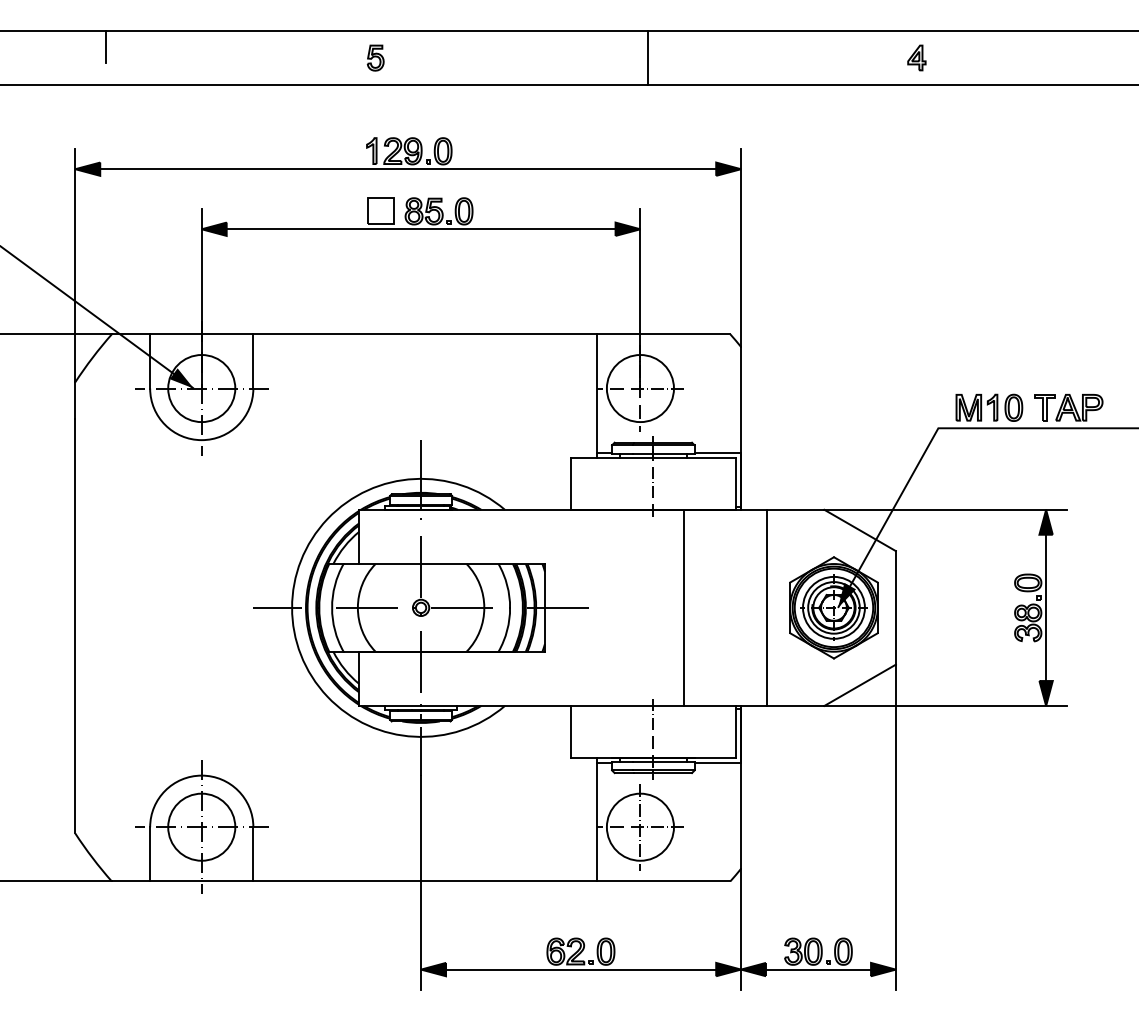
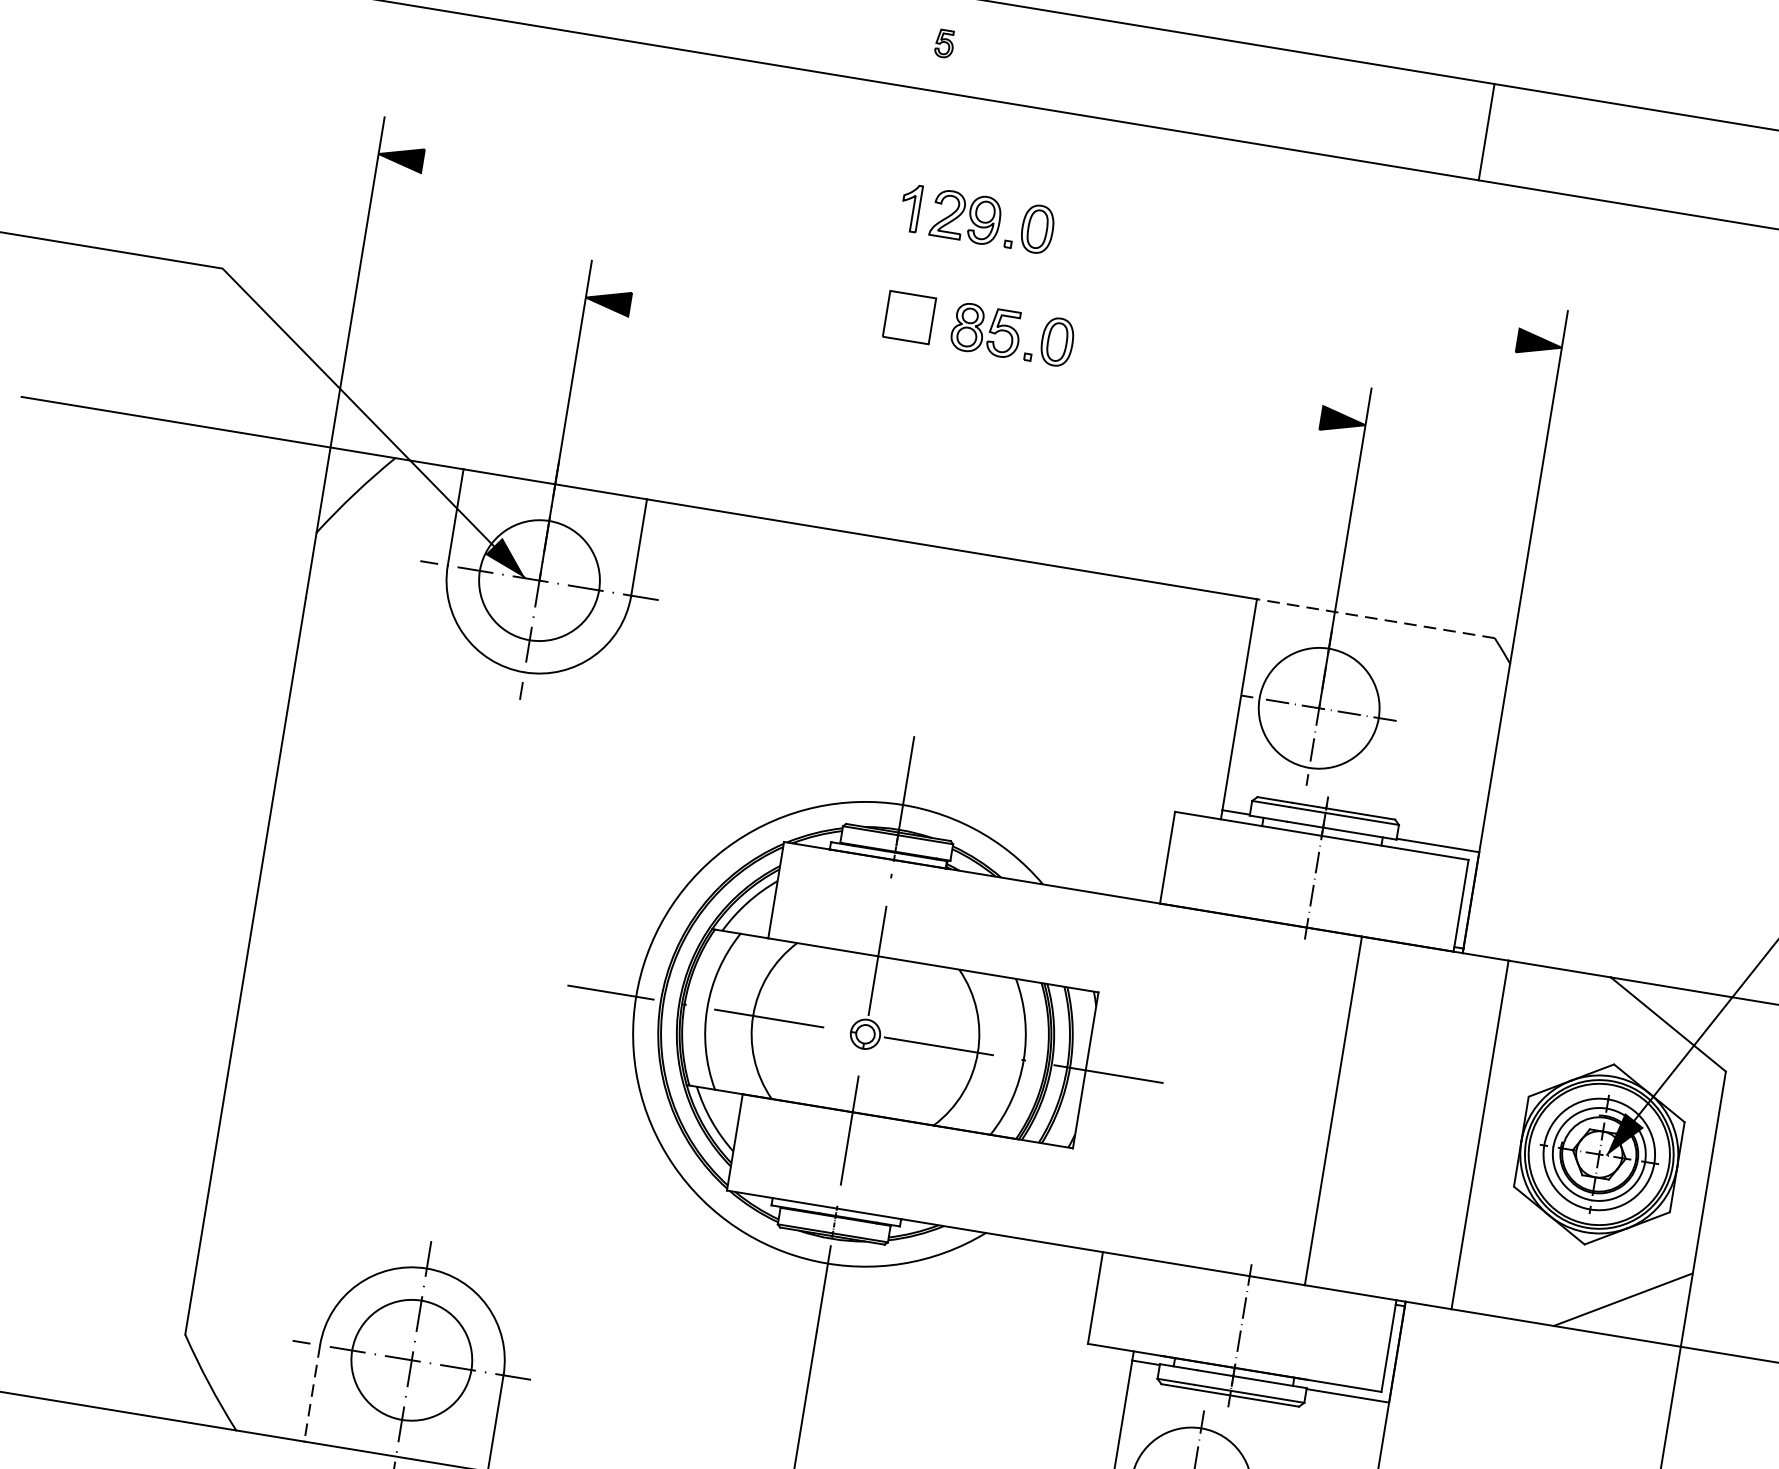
part: (375, 57) -> (944, 42), size x0.6
line: (647, 57) -> (1486, 131), moved
line: (408, 169) -> (970, 251), removed
line: (420, 229) -> (974, 361), removed
line: (663, 334) -> (1375, 618), solid -> dashed
line: (150, 854) -> (312, 1393), solid -> dashed

